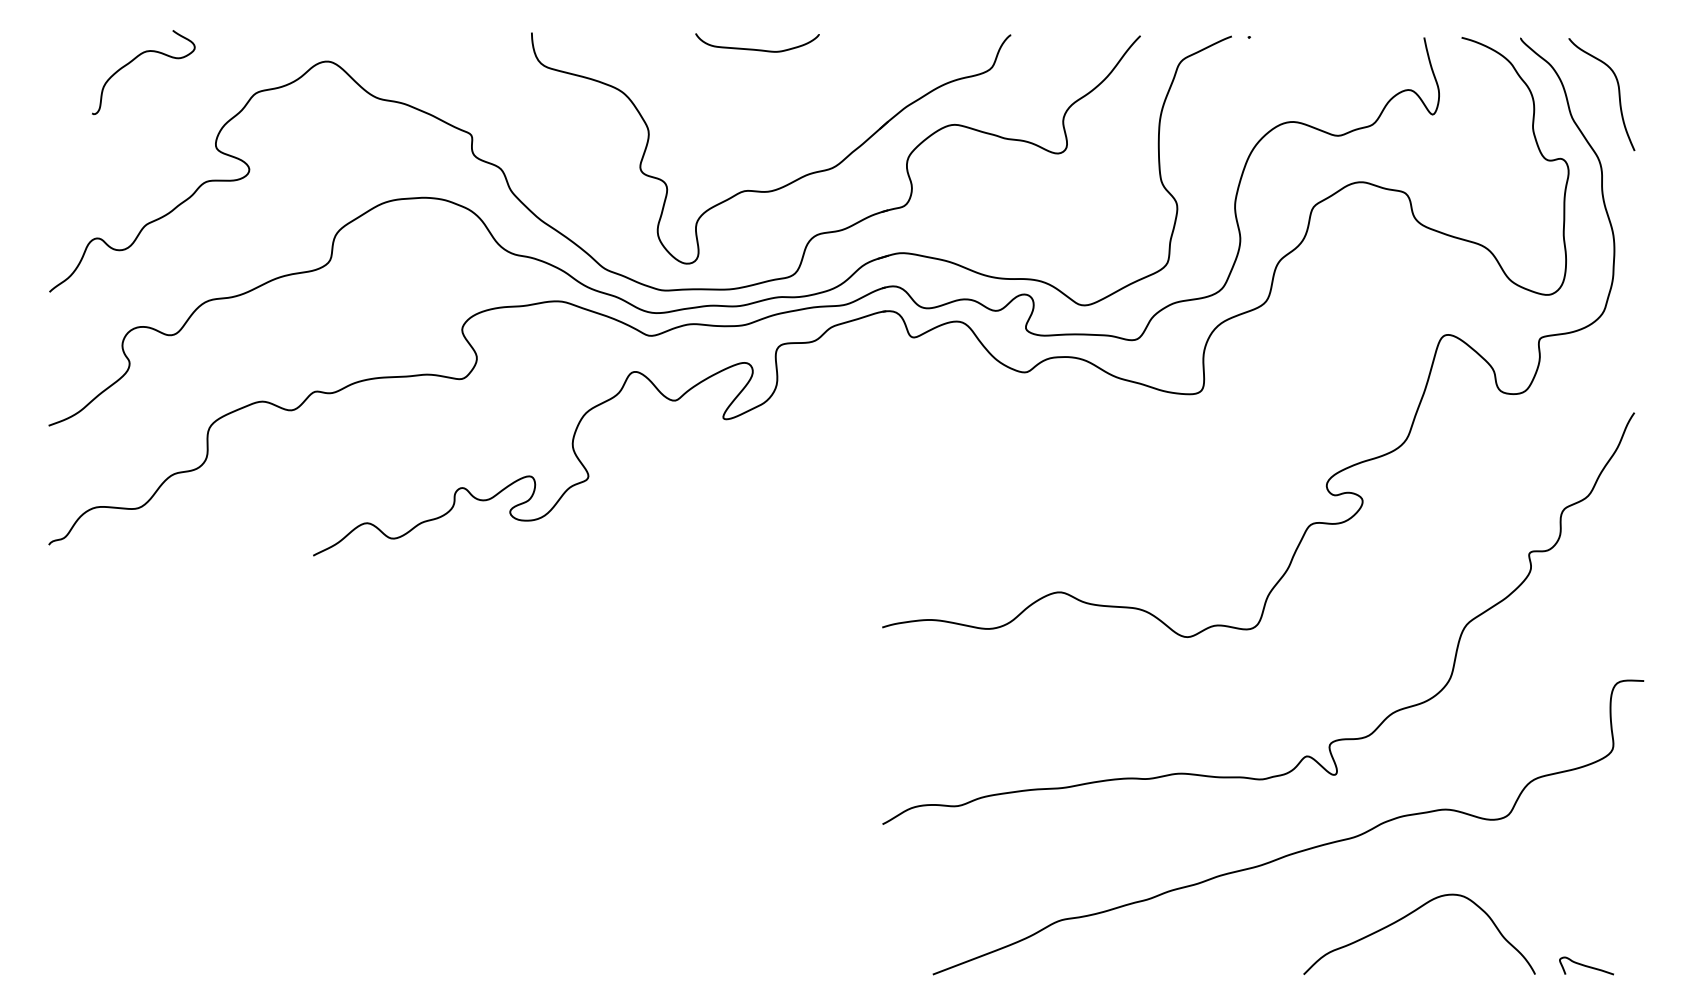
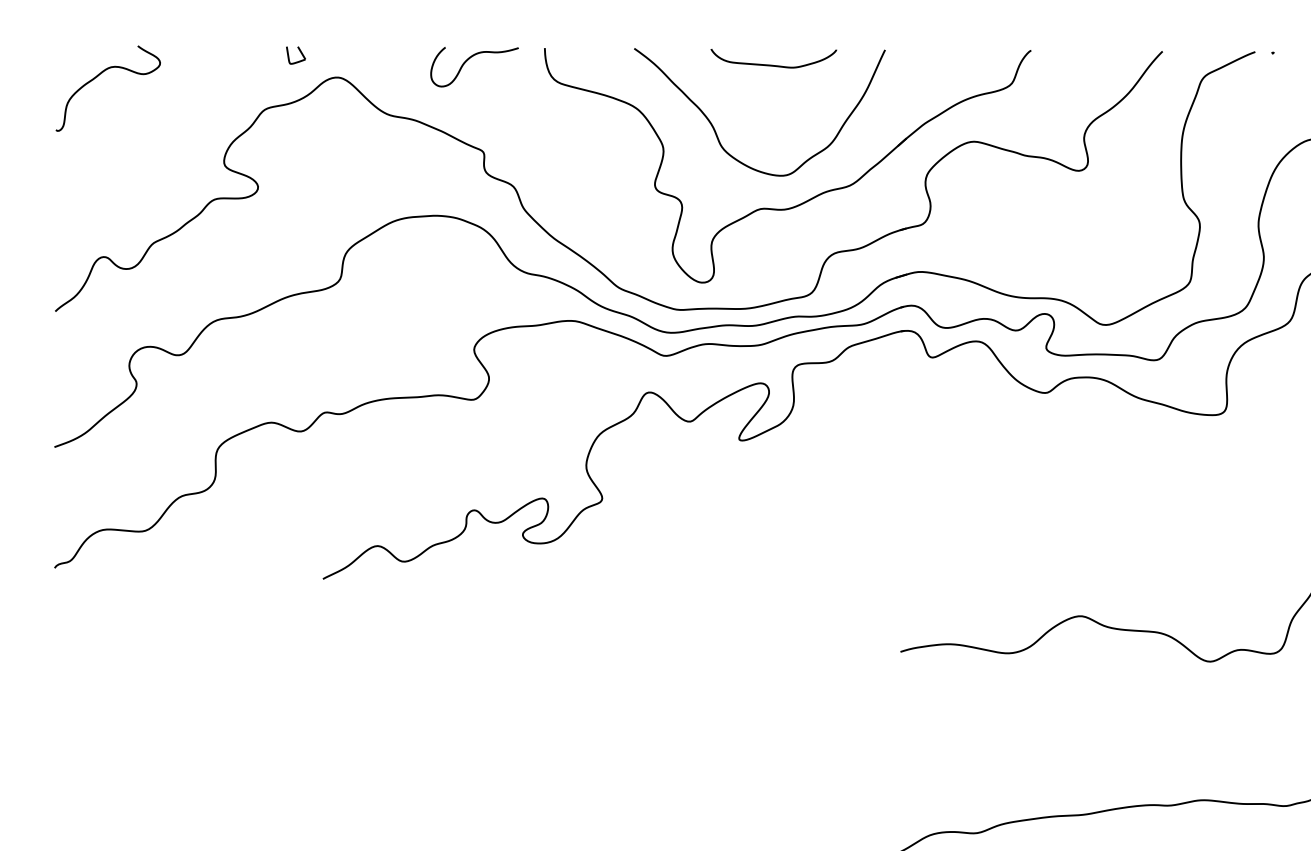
part: (286, 39) -> (295, 55), added
curve: (456, 44) -> (468, 60), added
curve: (134, 60) -> (98, 76), moved
curve: (699, 111) -> (714, 128), added

